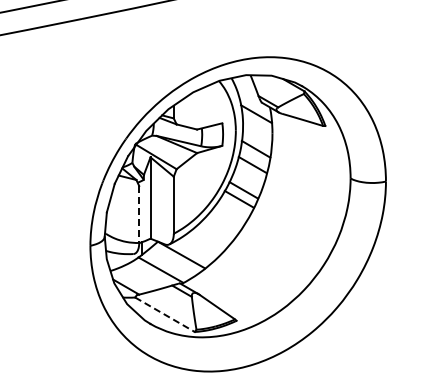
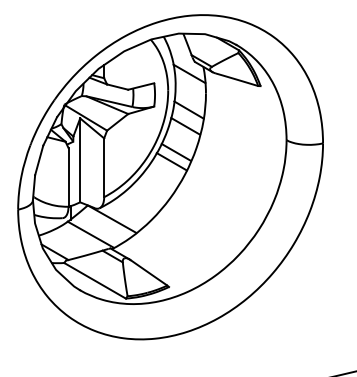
line: (139, 215) -> (68, 178), dashed -> solid
line: (165, 315) -> (95, 281), dashed -> solid

